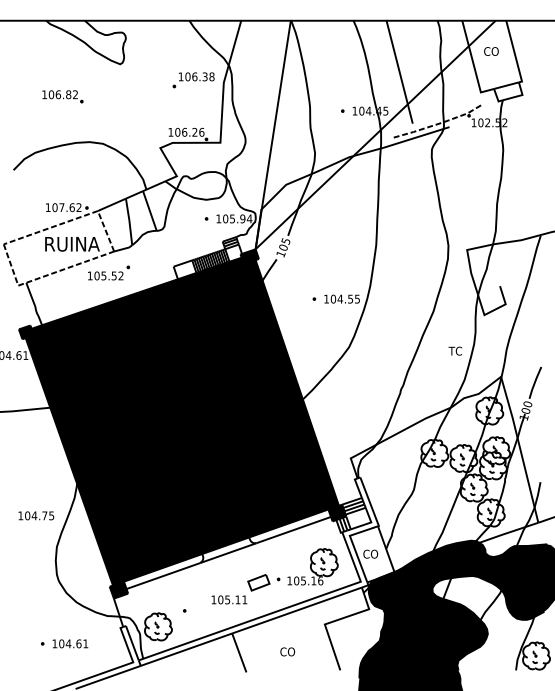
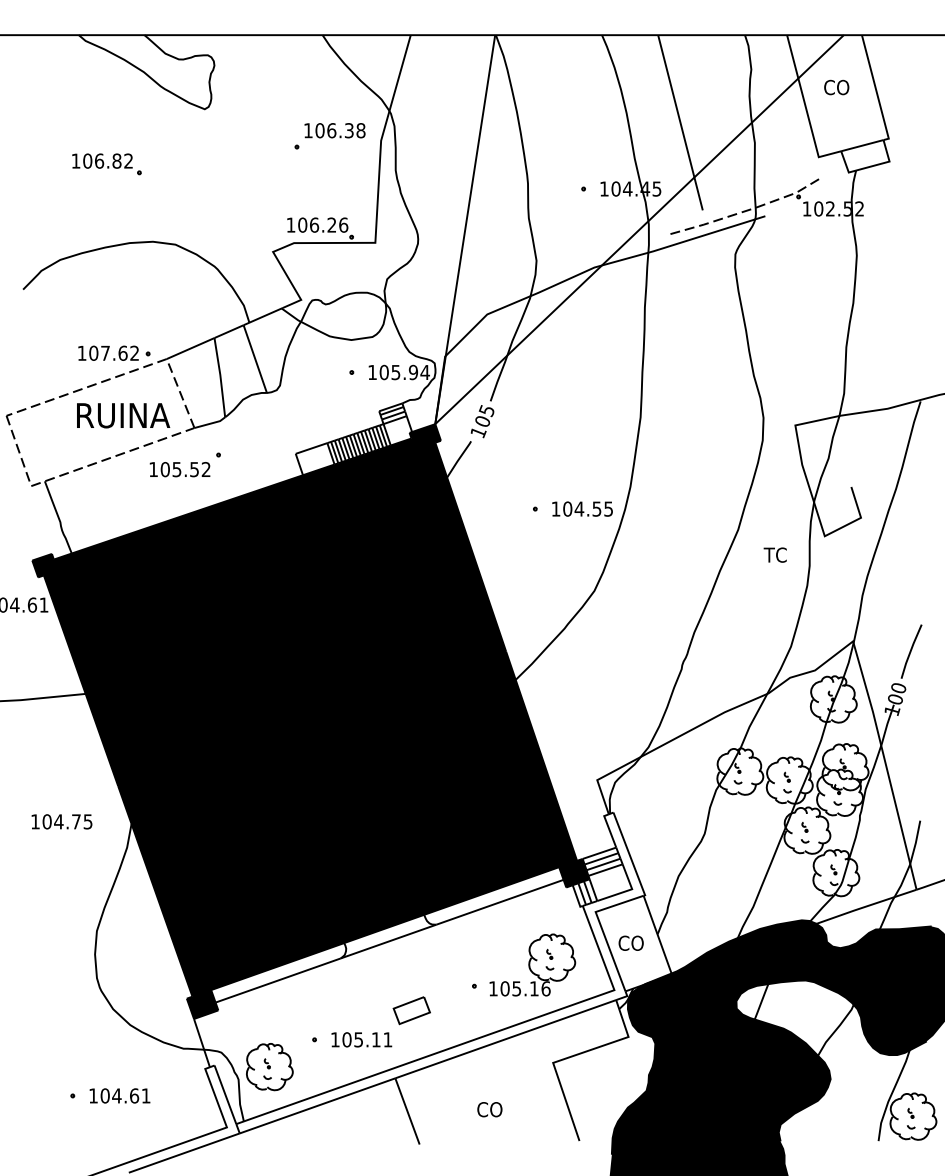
text: (455, 350) -> (775, 553), moved
text: (36, 515) -> (62, 821), moved
part: (238, 595) -> (377, 1032), moved

